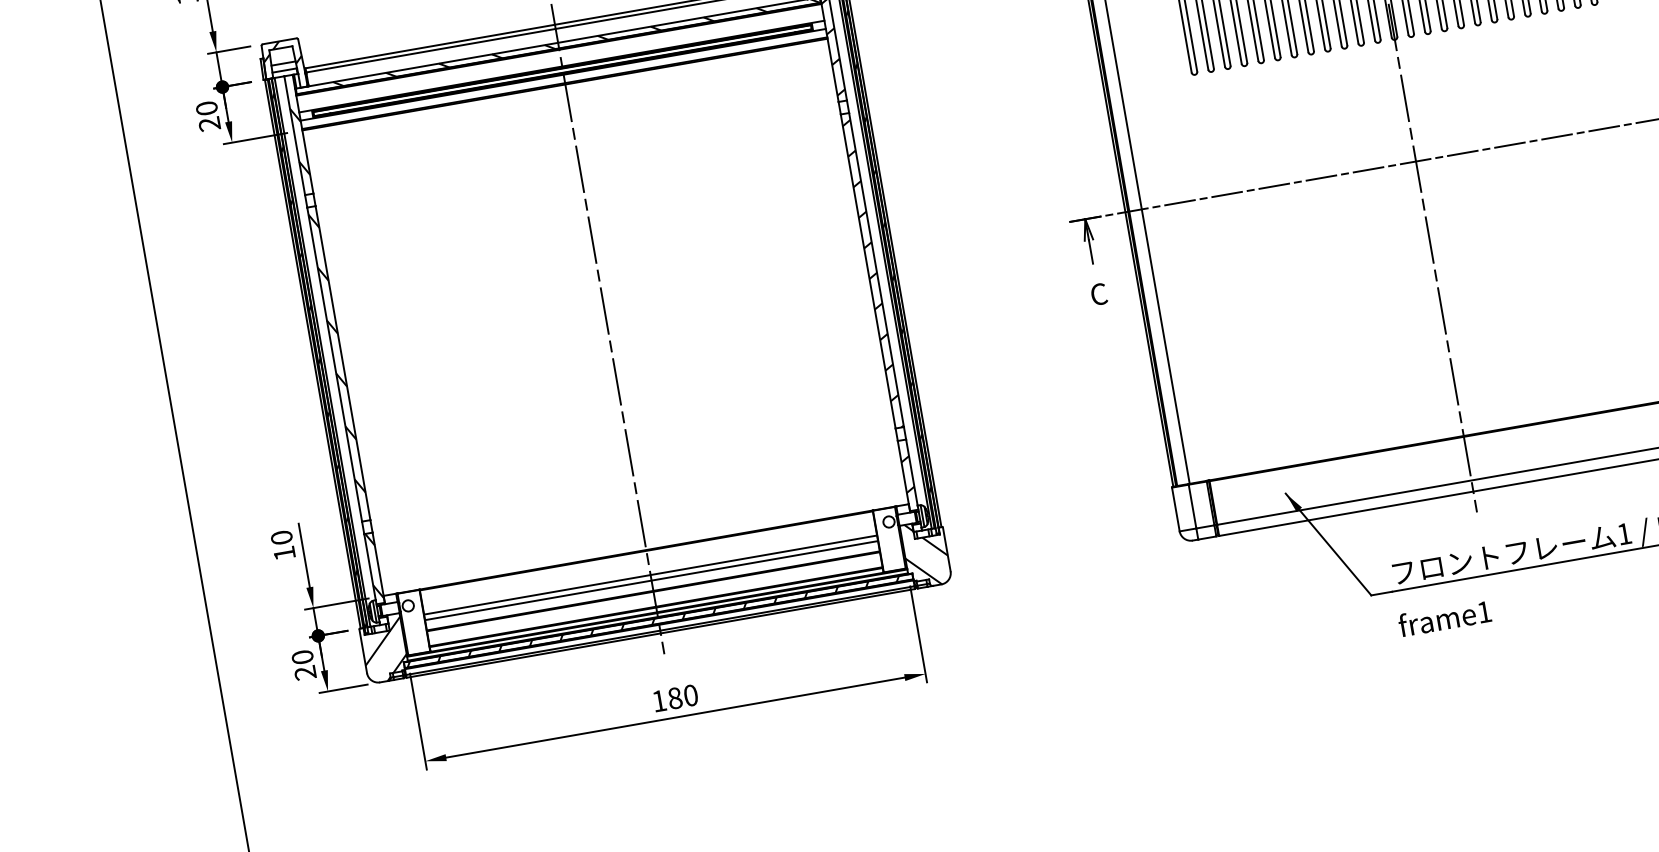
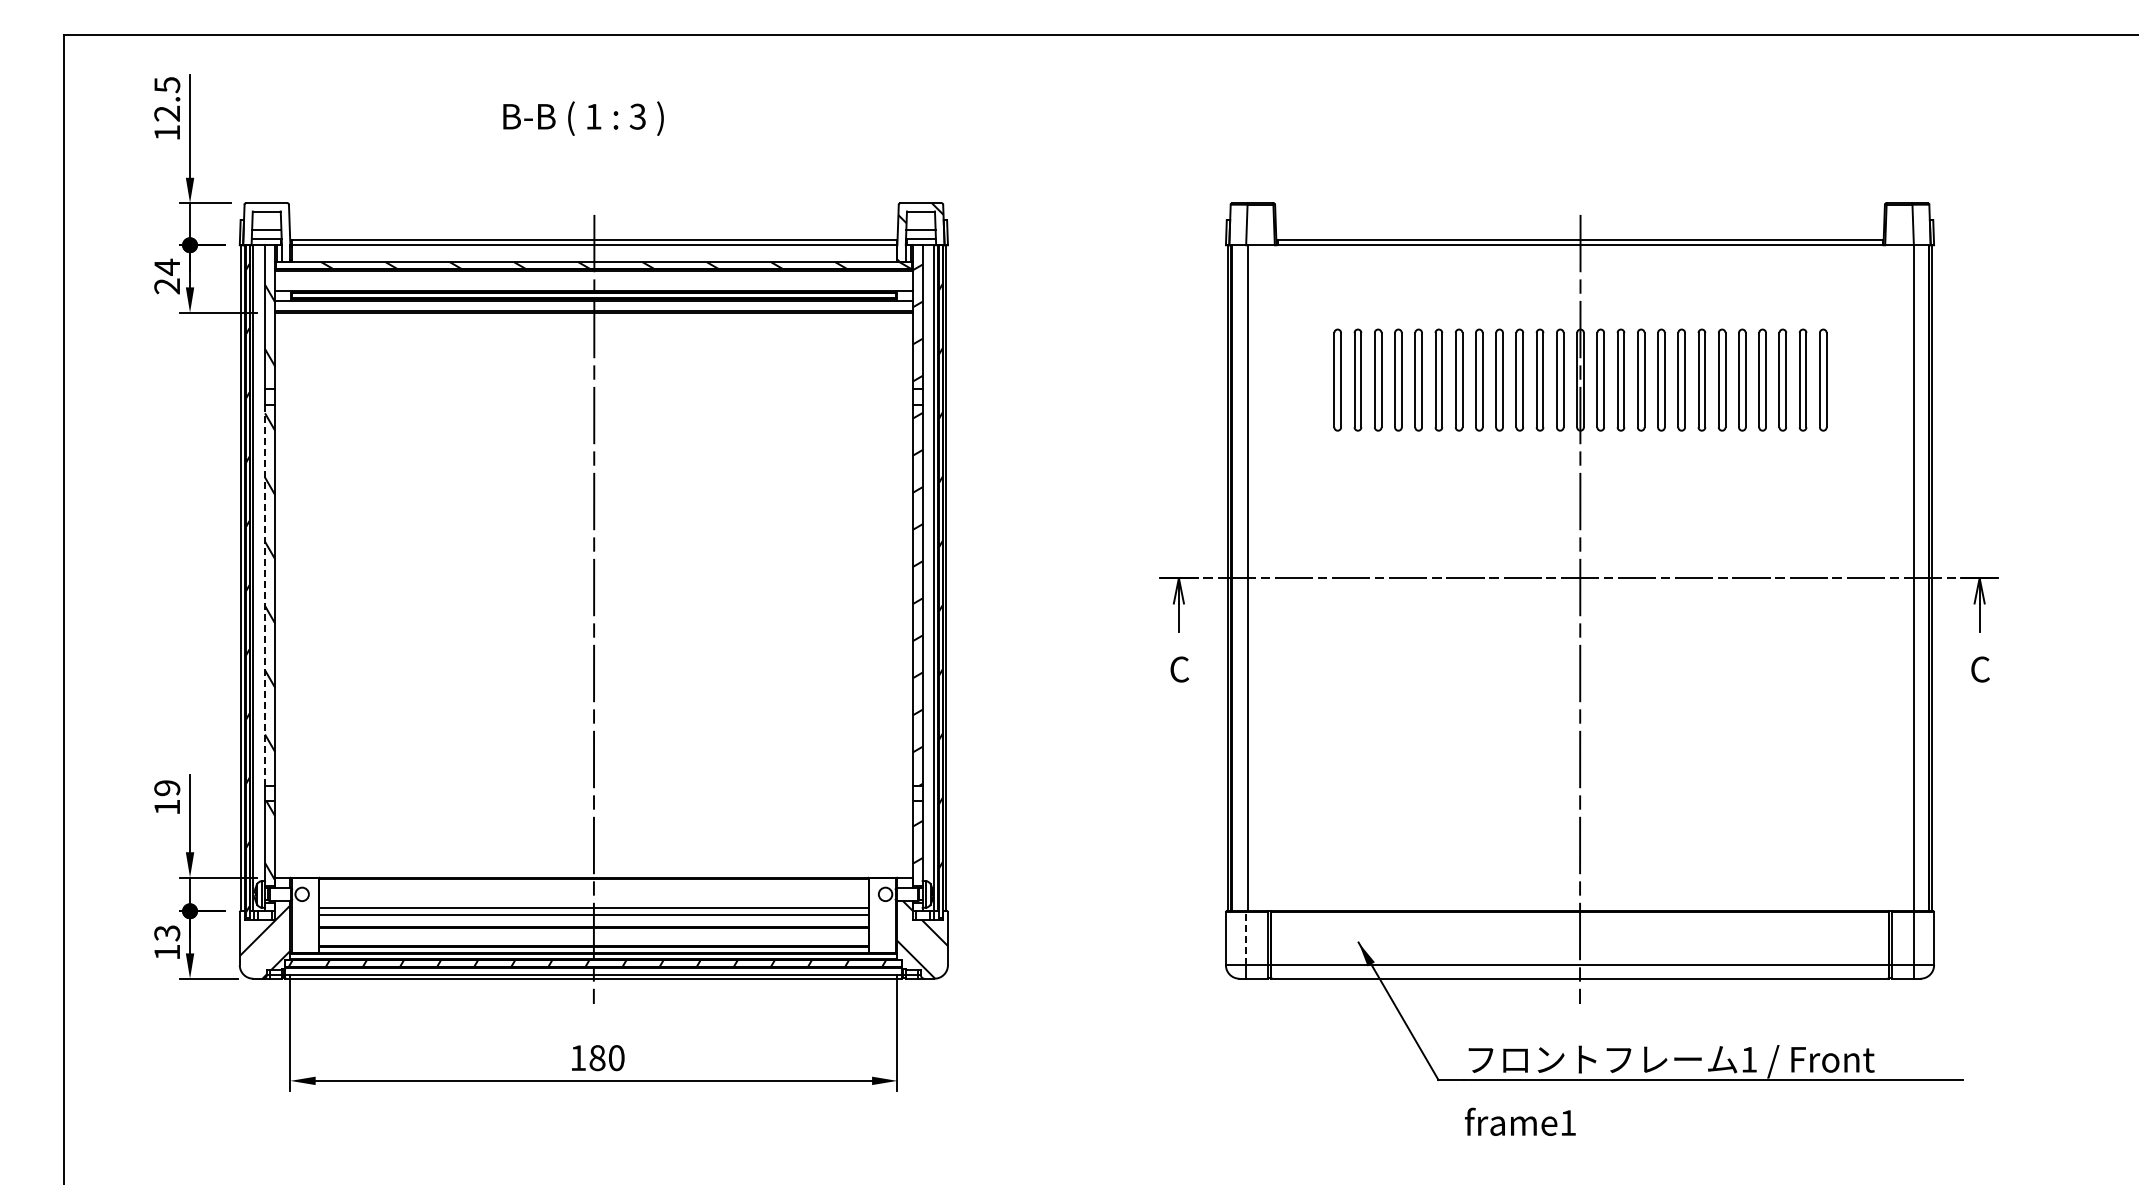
hatch: (281, 53) -> (266, 217), removed
text: (206, 107) -> (167, 266), 20 -> 24
line: (335, 364) -> (265, 595), solid -> dashed
line: (1192, 506) -> (1246, 938), solid -> dashed
text: (282, 537) -> (167, 788), 10 -> 19
text: (304, 664) -> (167, 942), 20 -> 13

